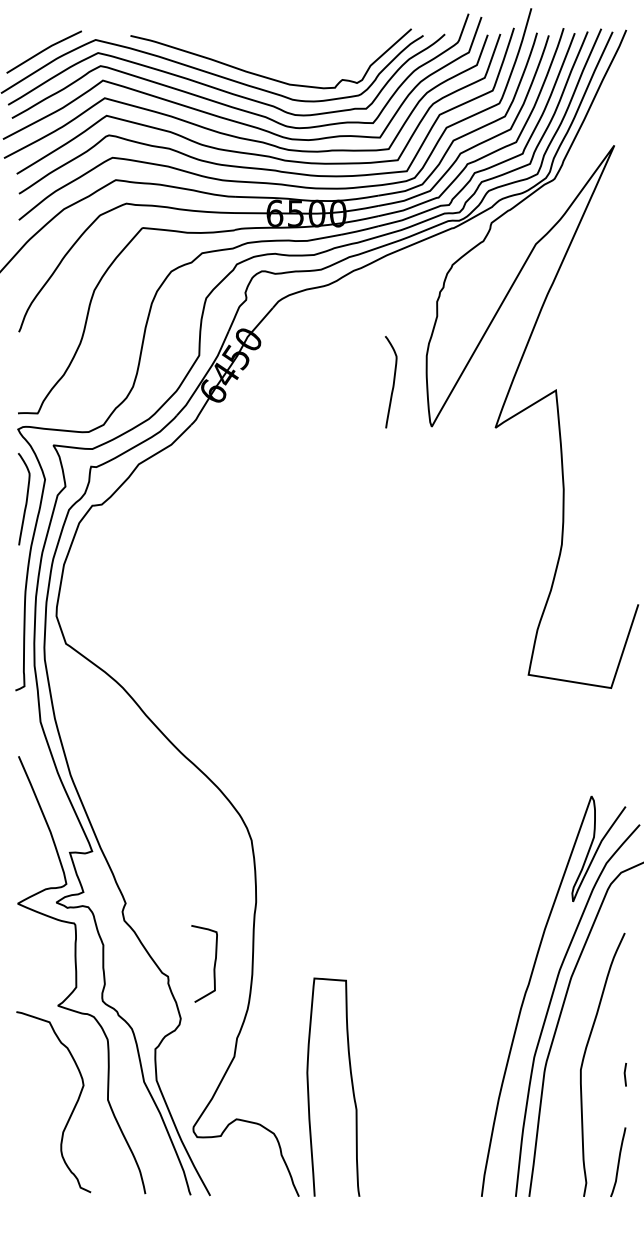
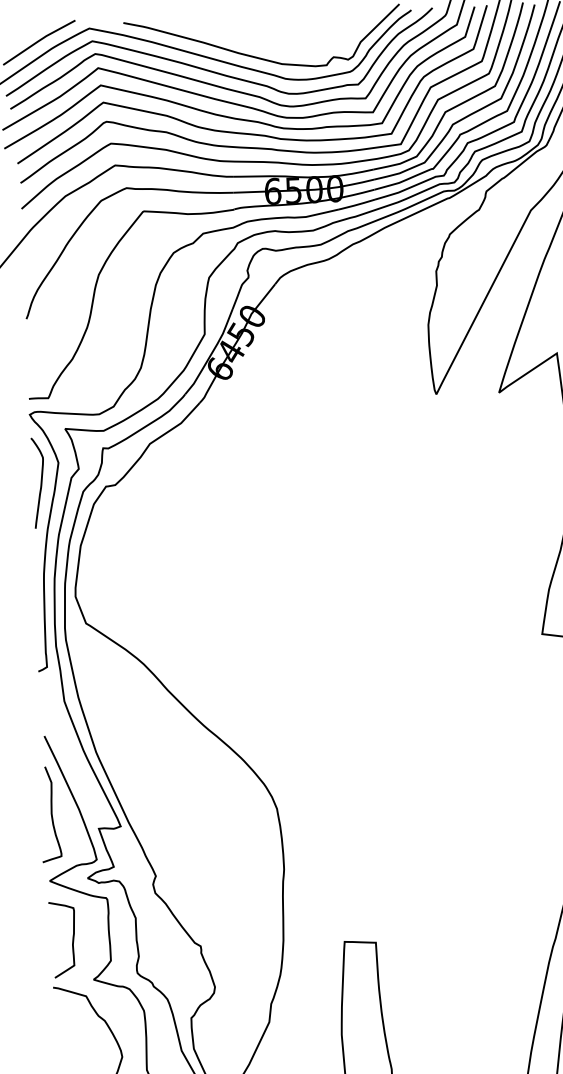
curve: (392, 384) -> (395, 354), removed
curve: (21, 836) -> (50, 814), added
curve: (213, 966) -> (71, 941), moved

